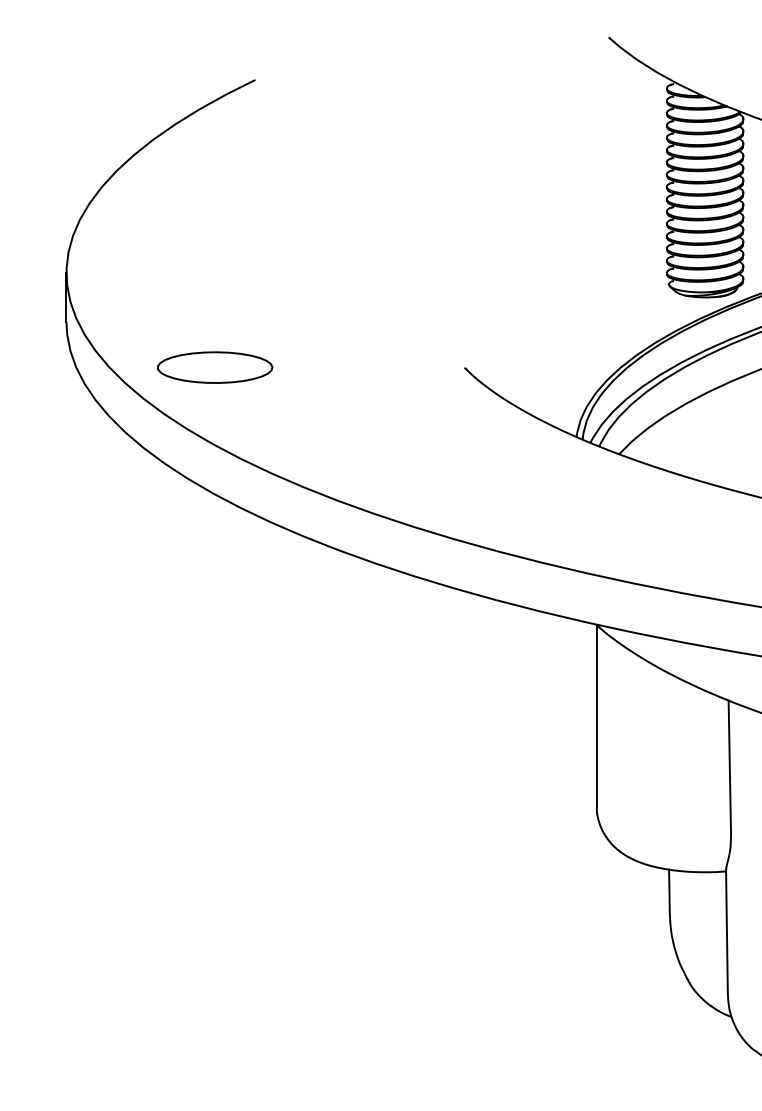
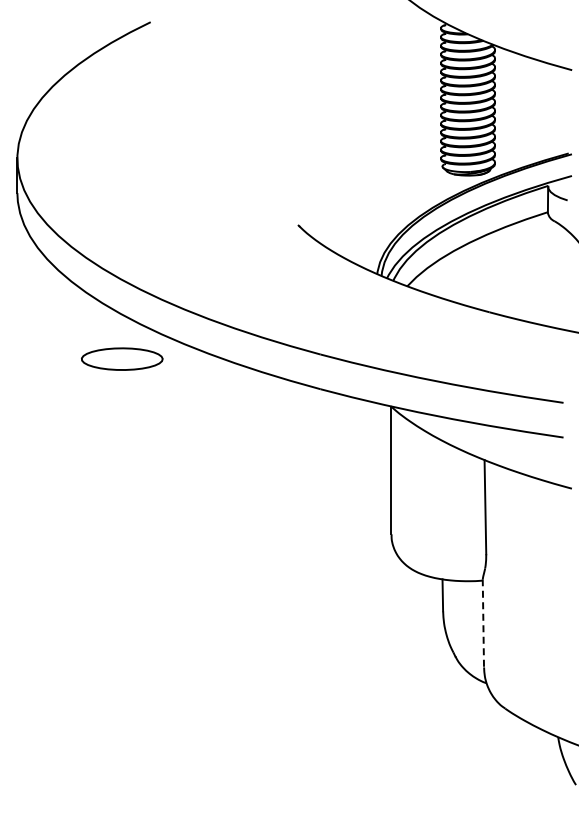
part: (215, 366) -> (122, 358), moved
line: (727, 932) -> (483, 623), solid -> dashed

